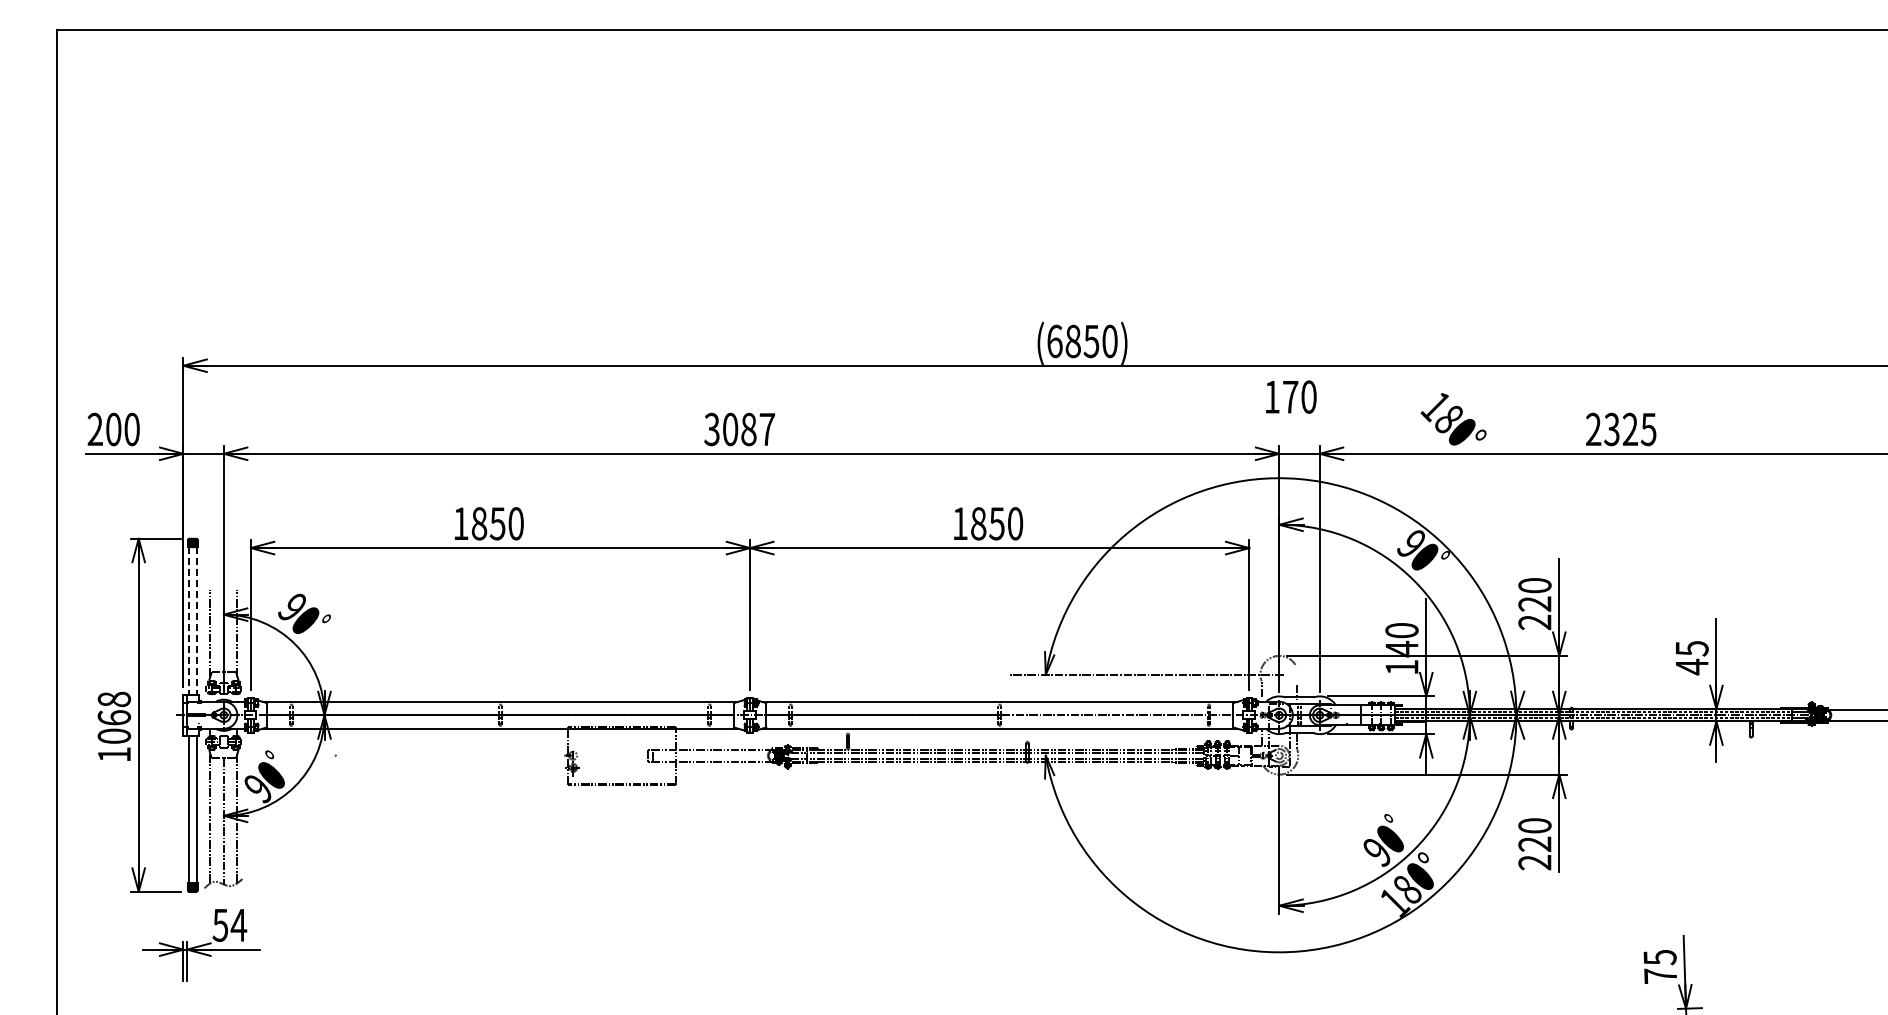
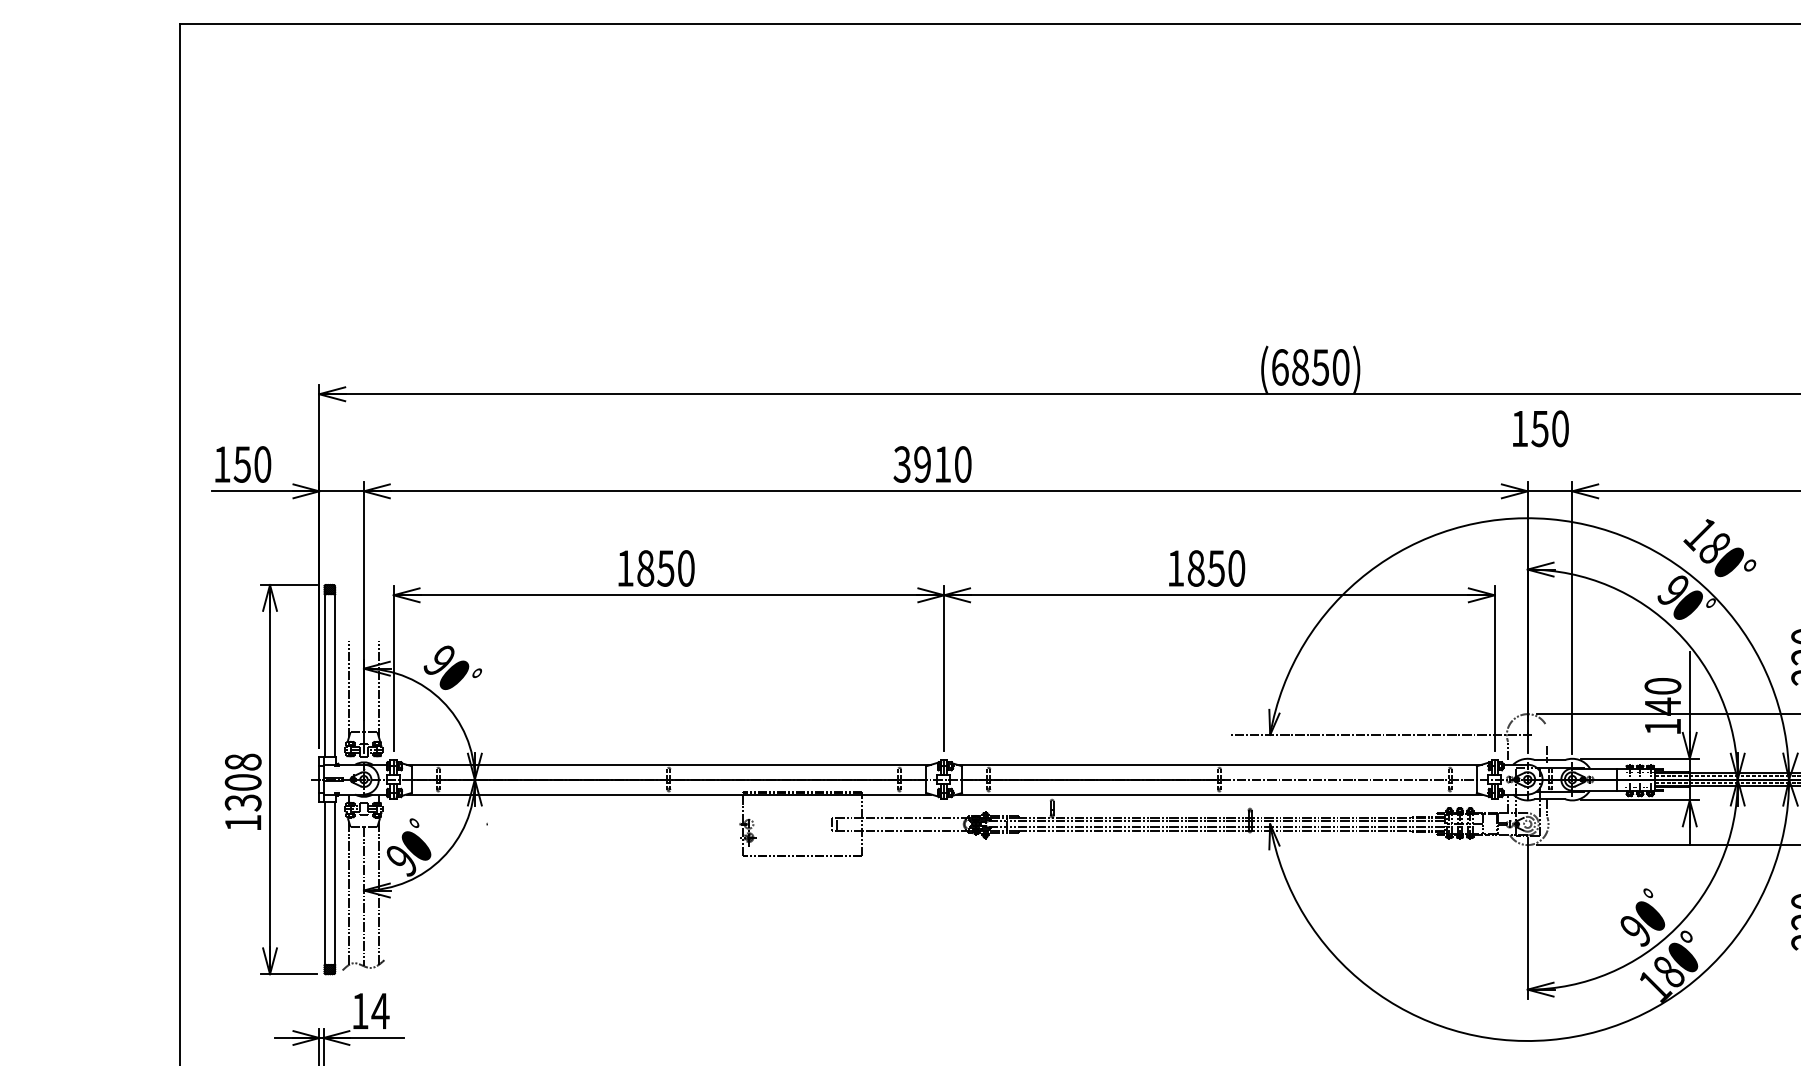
text: (1290, 397) -> (1540, 429), 170 -> 150
text: (1453, 419) -> (1719, 548), moved
text: (104, 429) -> (232, 464), 200 -> 150
text: (748, 429) -> (942, 464), 3087 -> 3910
line: (188, 621) -> (324, 676), dashed -> solid
line: (197, 621) -> (334, 676), dashed -> solid
text: (114, 727) -> (243, 793), 1068 -> 1308
text: (220, 925) -> (360, 1011), 54 -> 14

